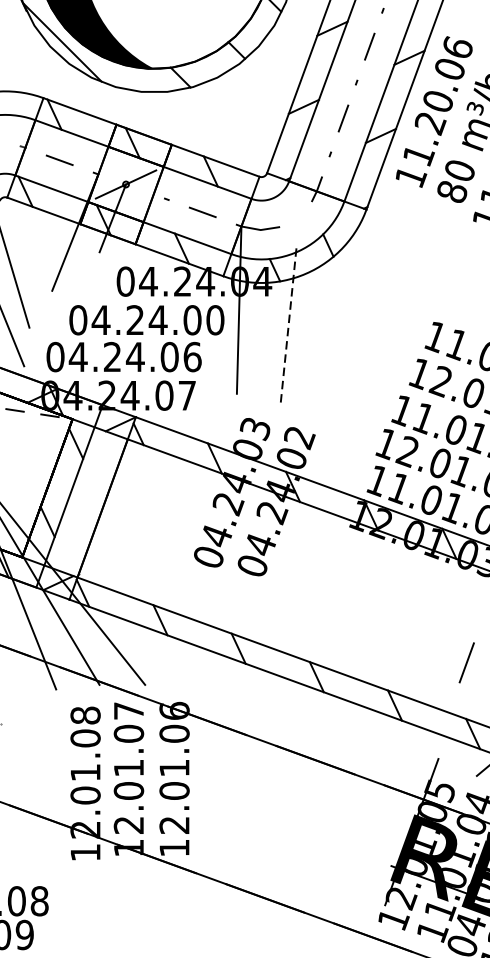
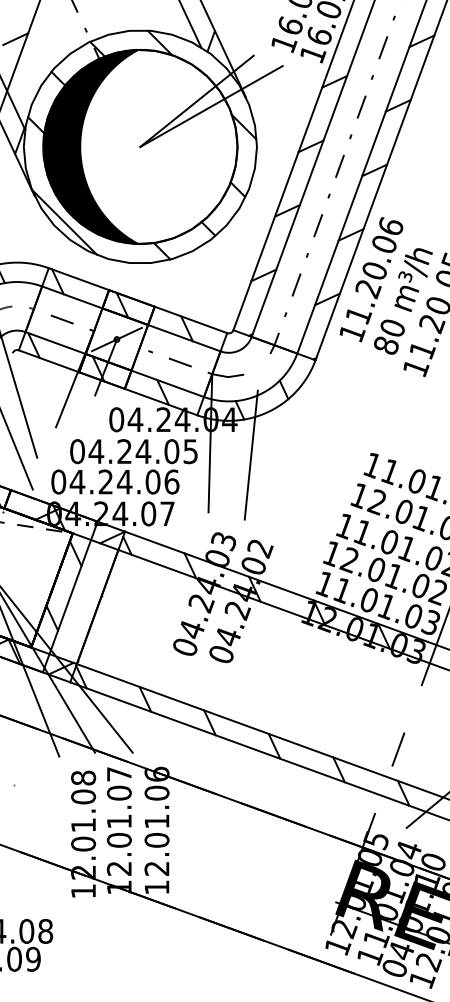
text: (215, 320) -> (190, 451), 04.24.00 -> 04.24.05
line: (288, 324) -> (251, 455), dashed -> solid
line: (466, 662) -> (398, 749), moved

